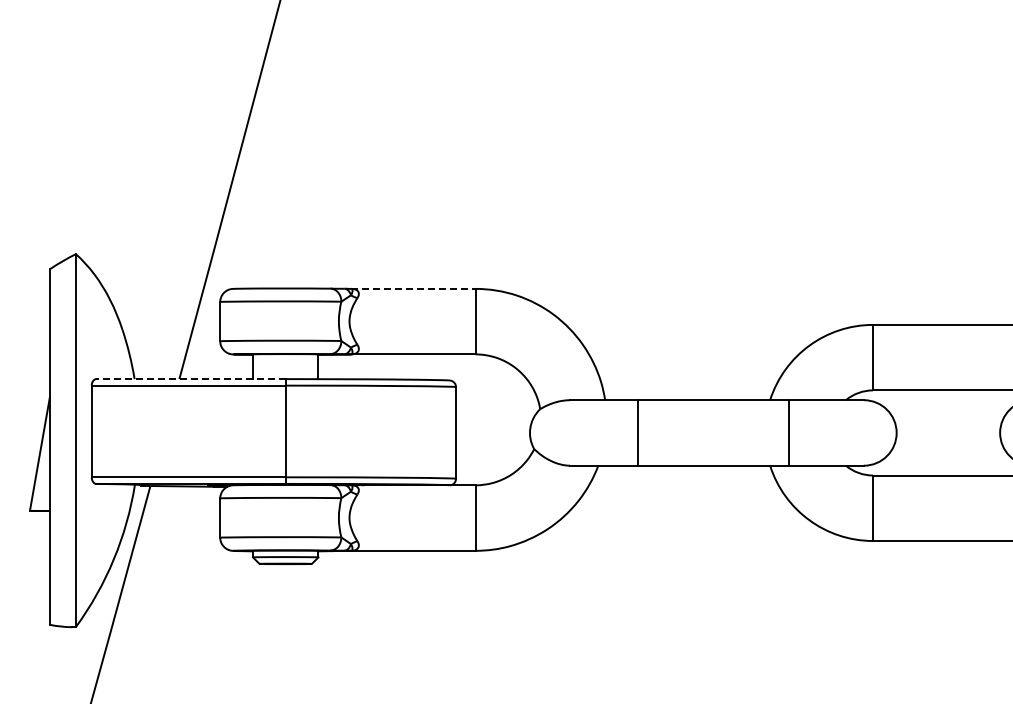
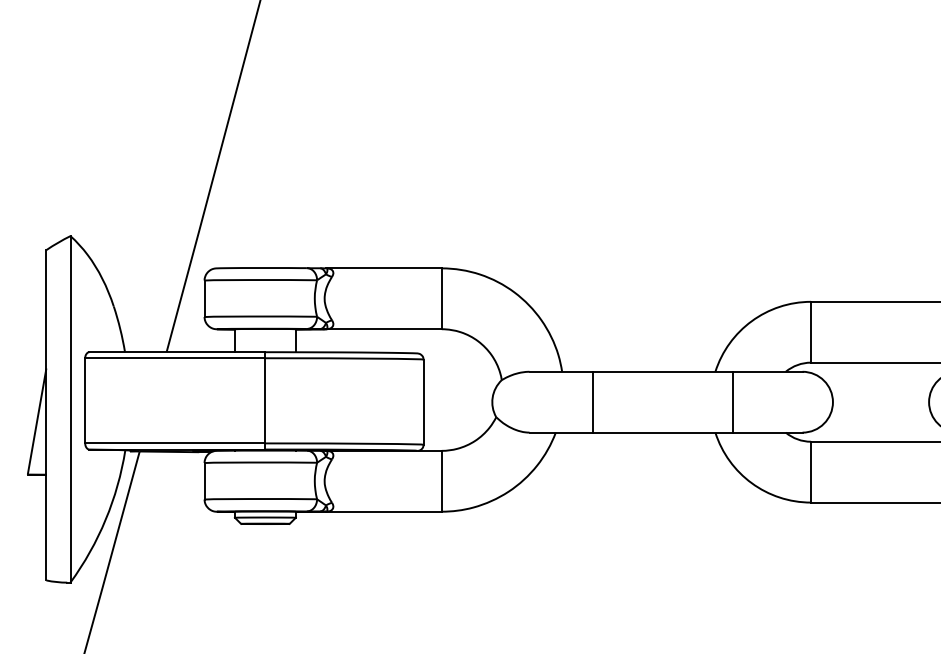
line: (414, 288) -> (385, 268), dashed -> solid
line: (190, 379) -> (176, 352), dashed -> solid

